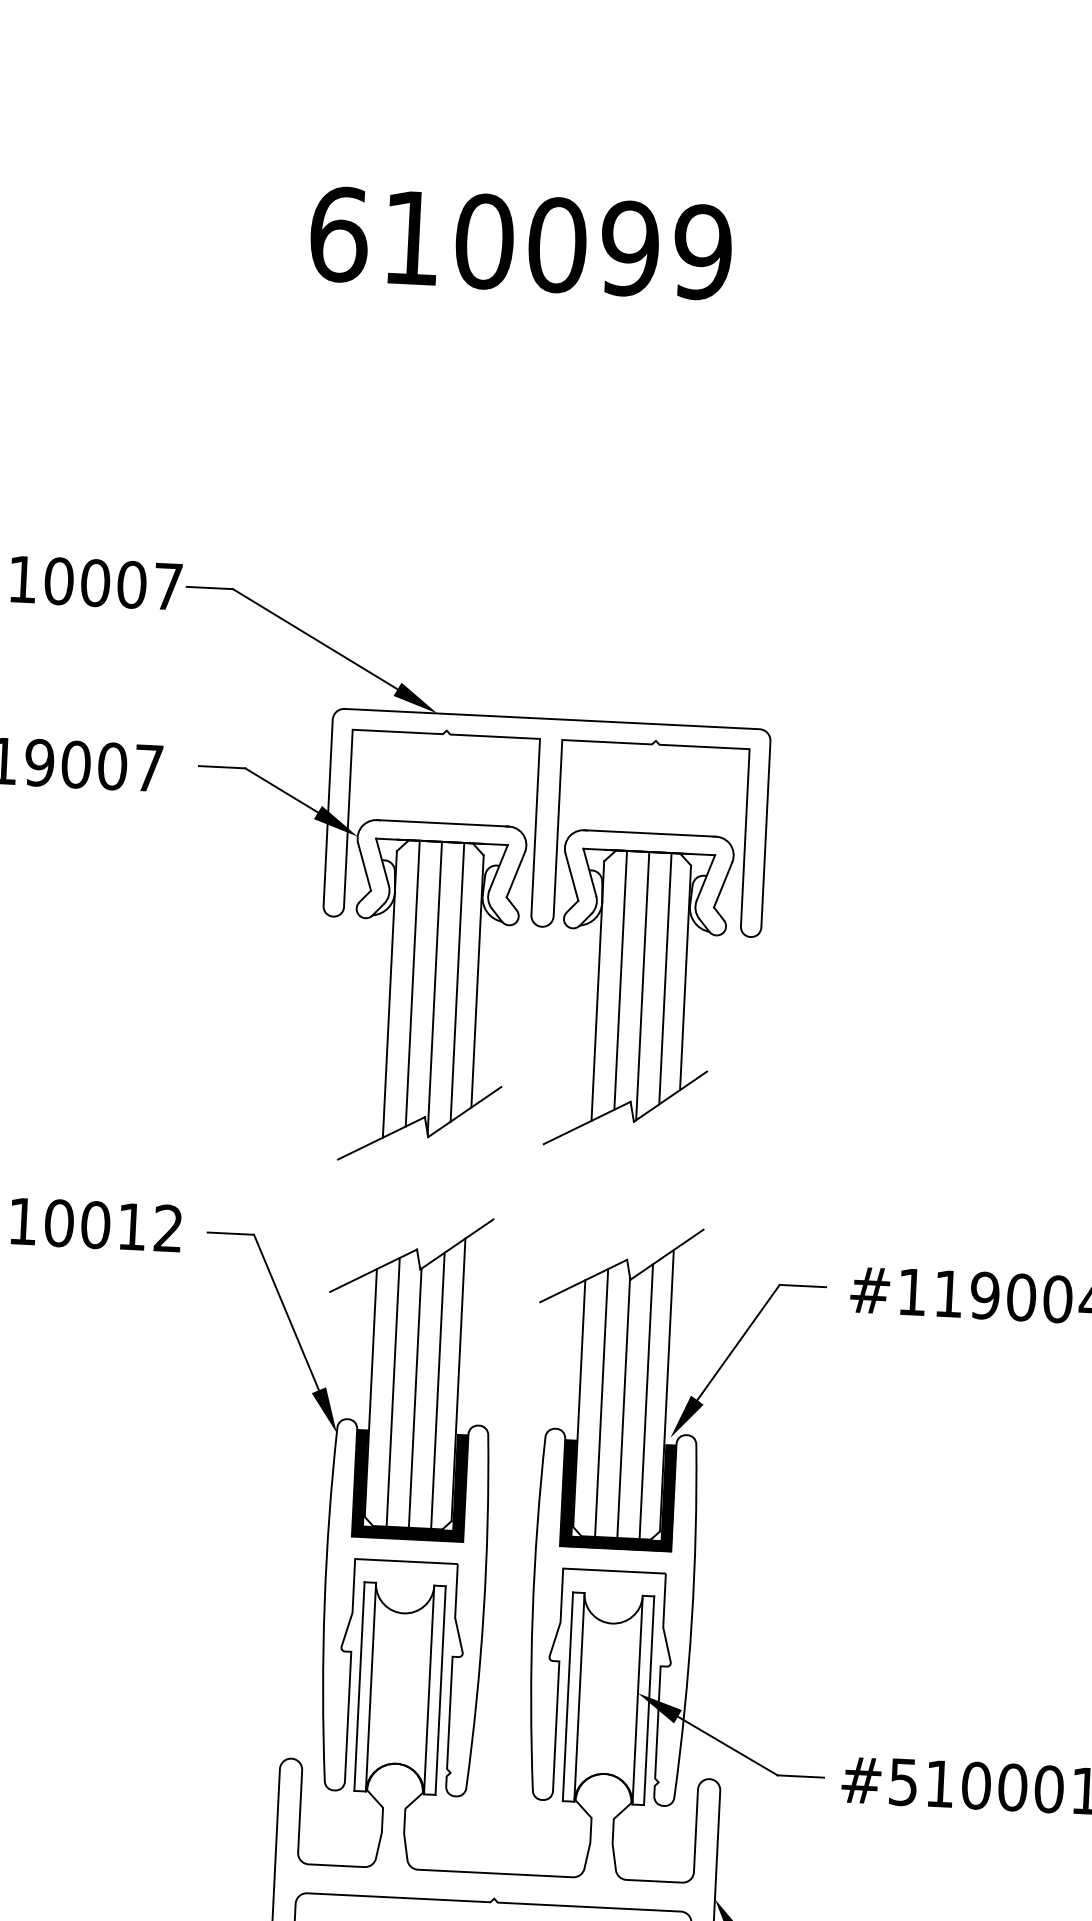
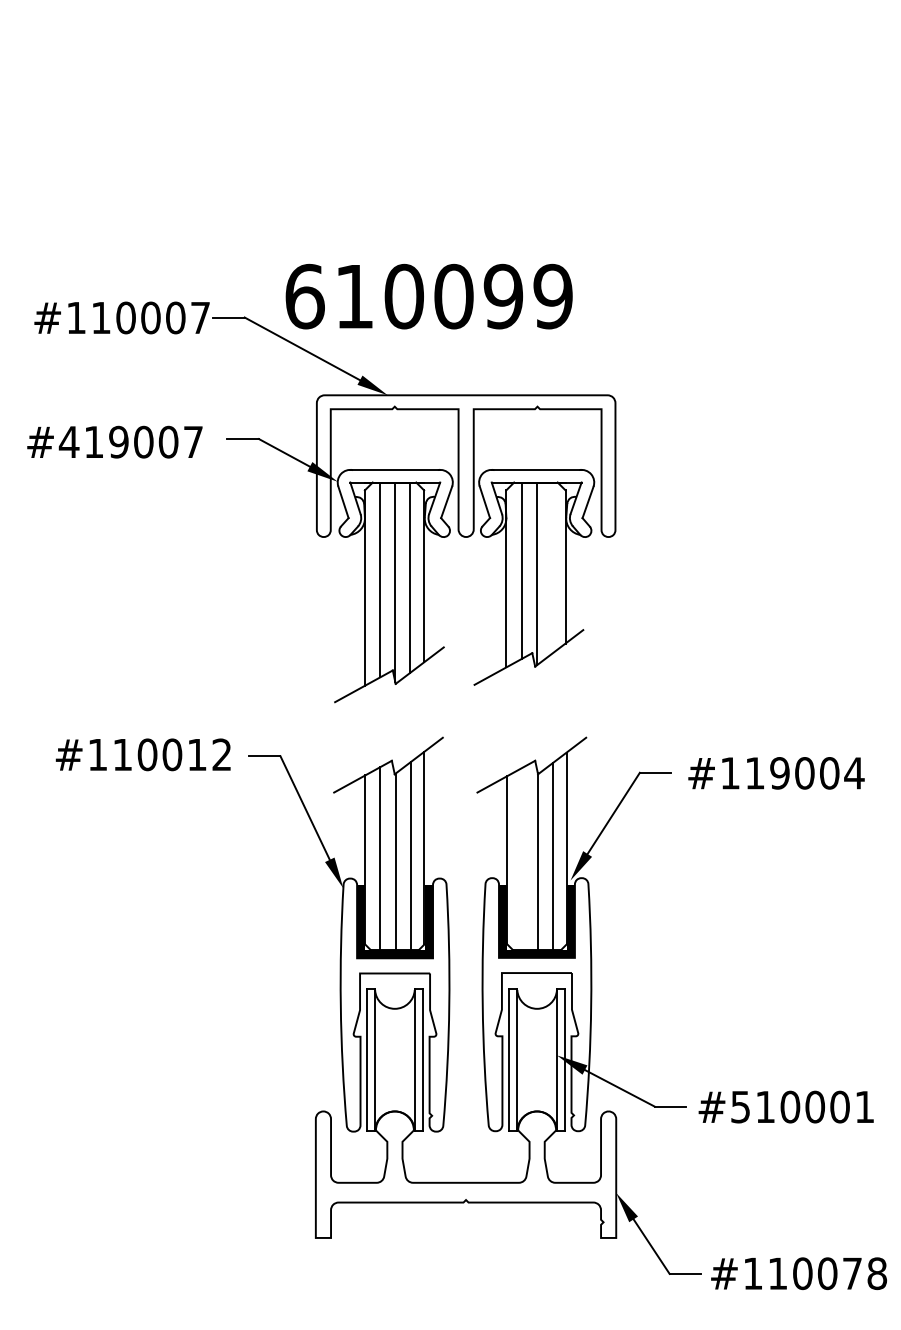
text: (520, 243) -> (428, 296), moved
line: (664, 977) -> (551, 567), removed
line: (601, 1405) -> (522, 860), removed

